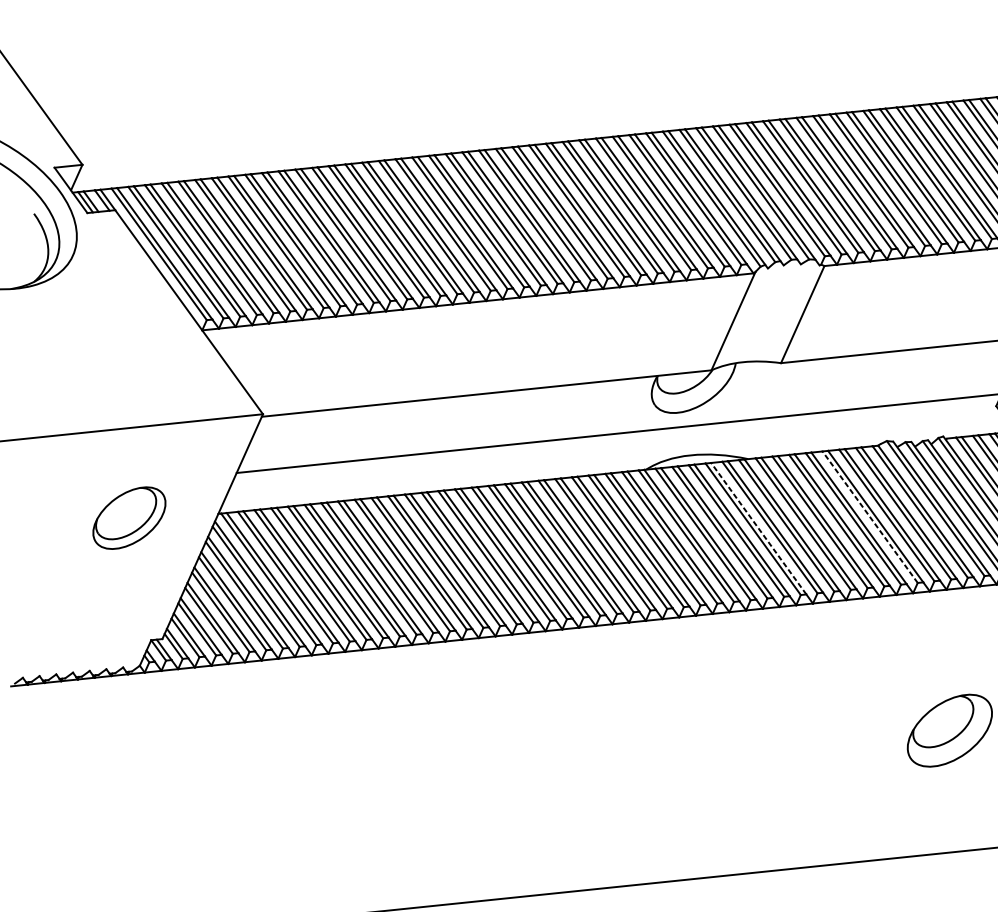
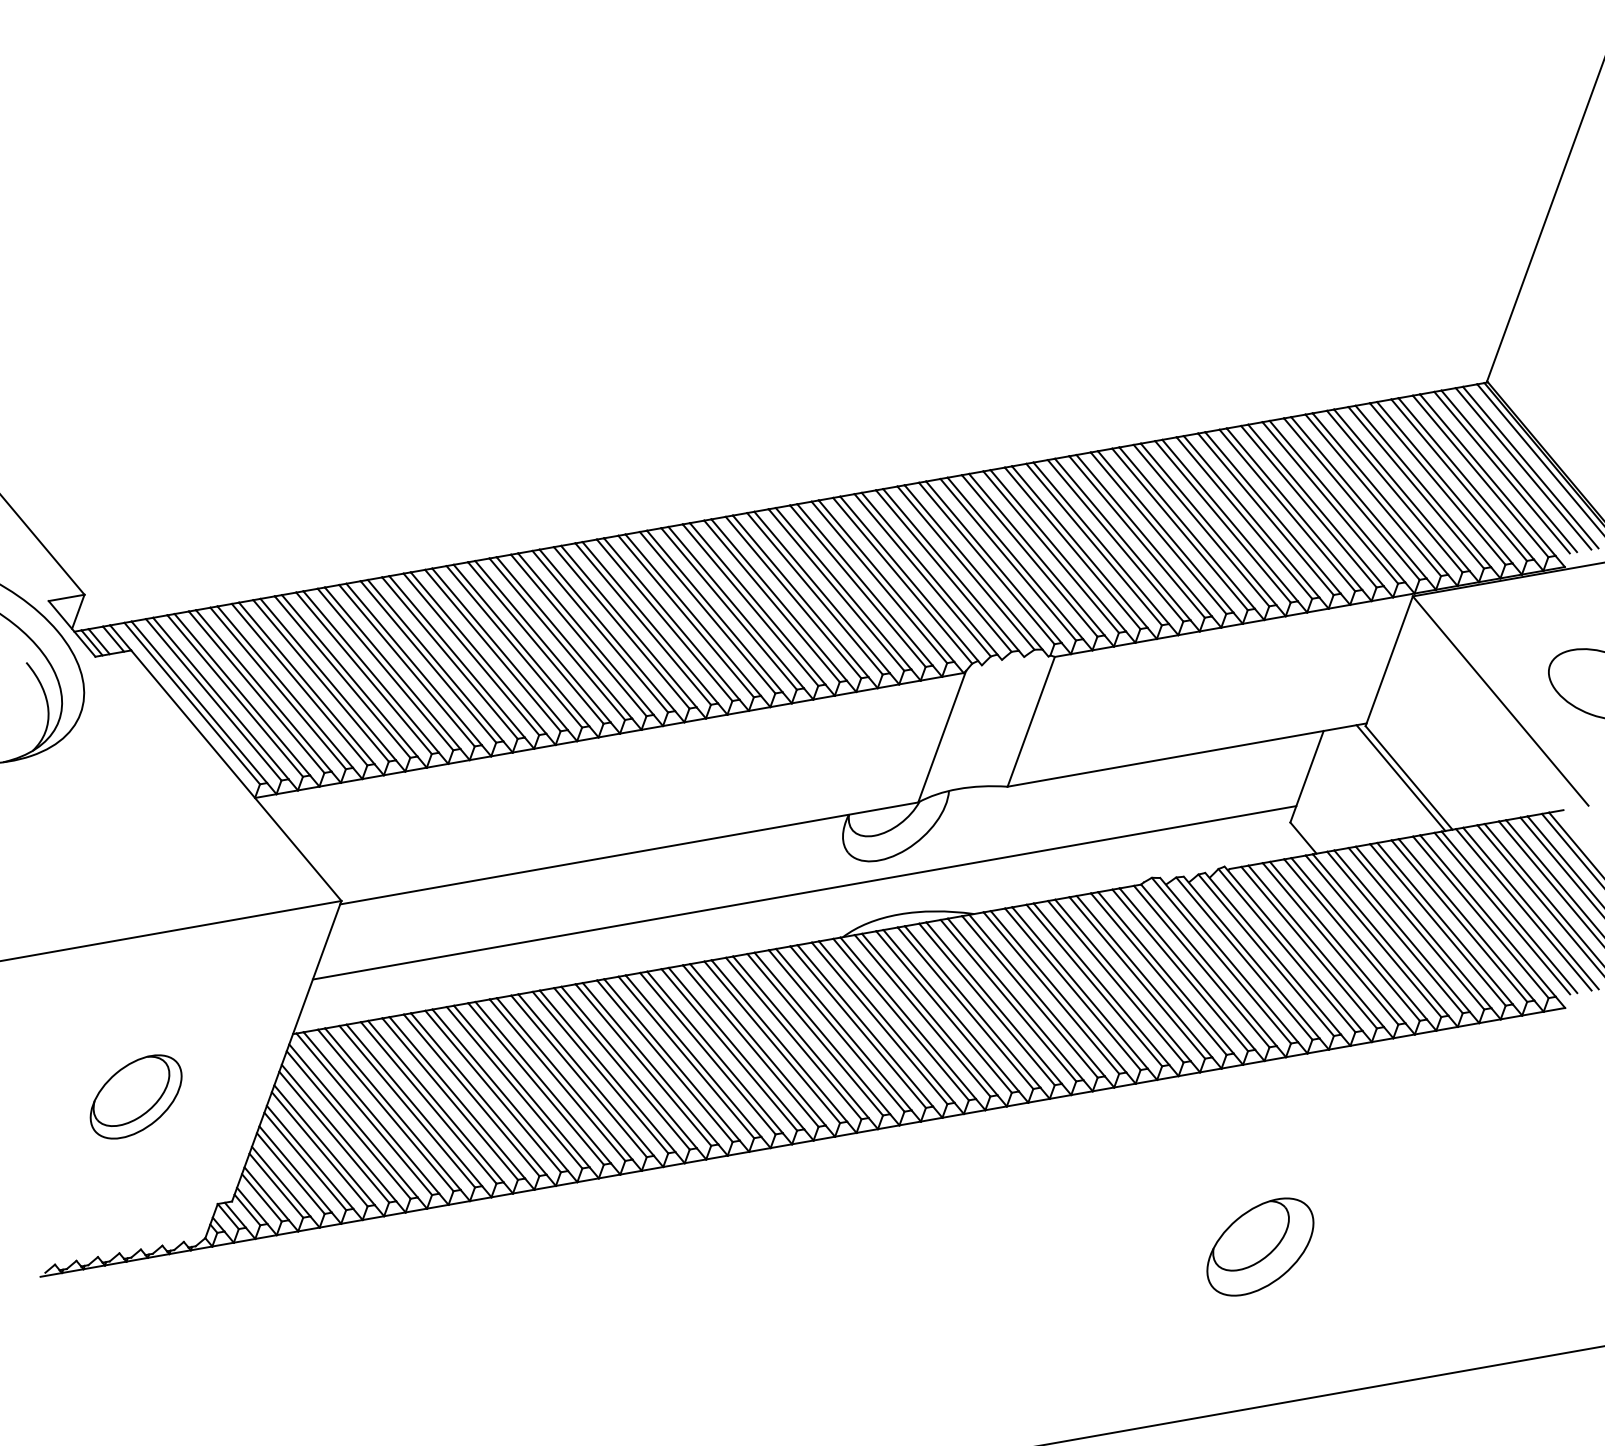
line: (870, 516) -> (1137, 977), dashed -> solid
part: (128, 517) -> (135, 1096), moved
line: (758, 528) -> (993, 1002), dashed -> solid

